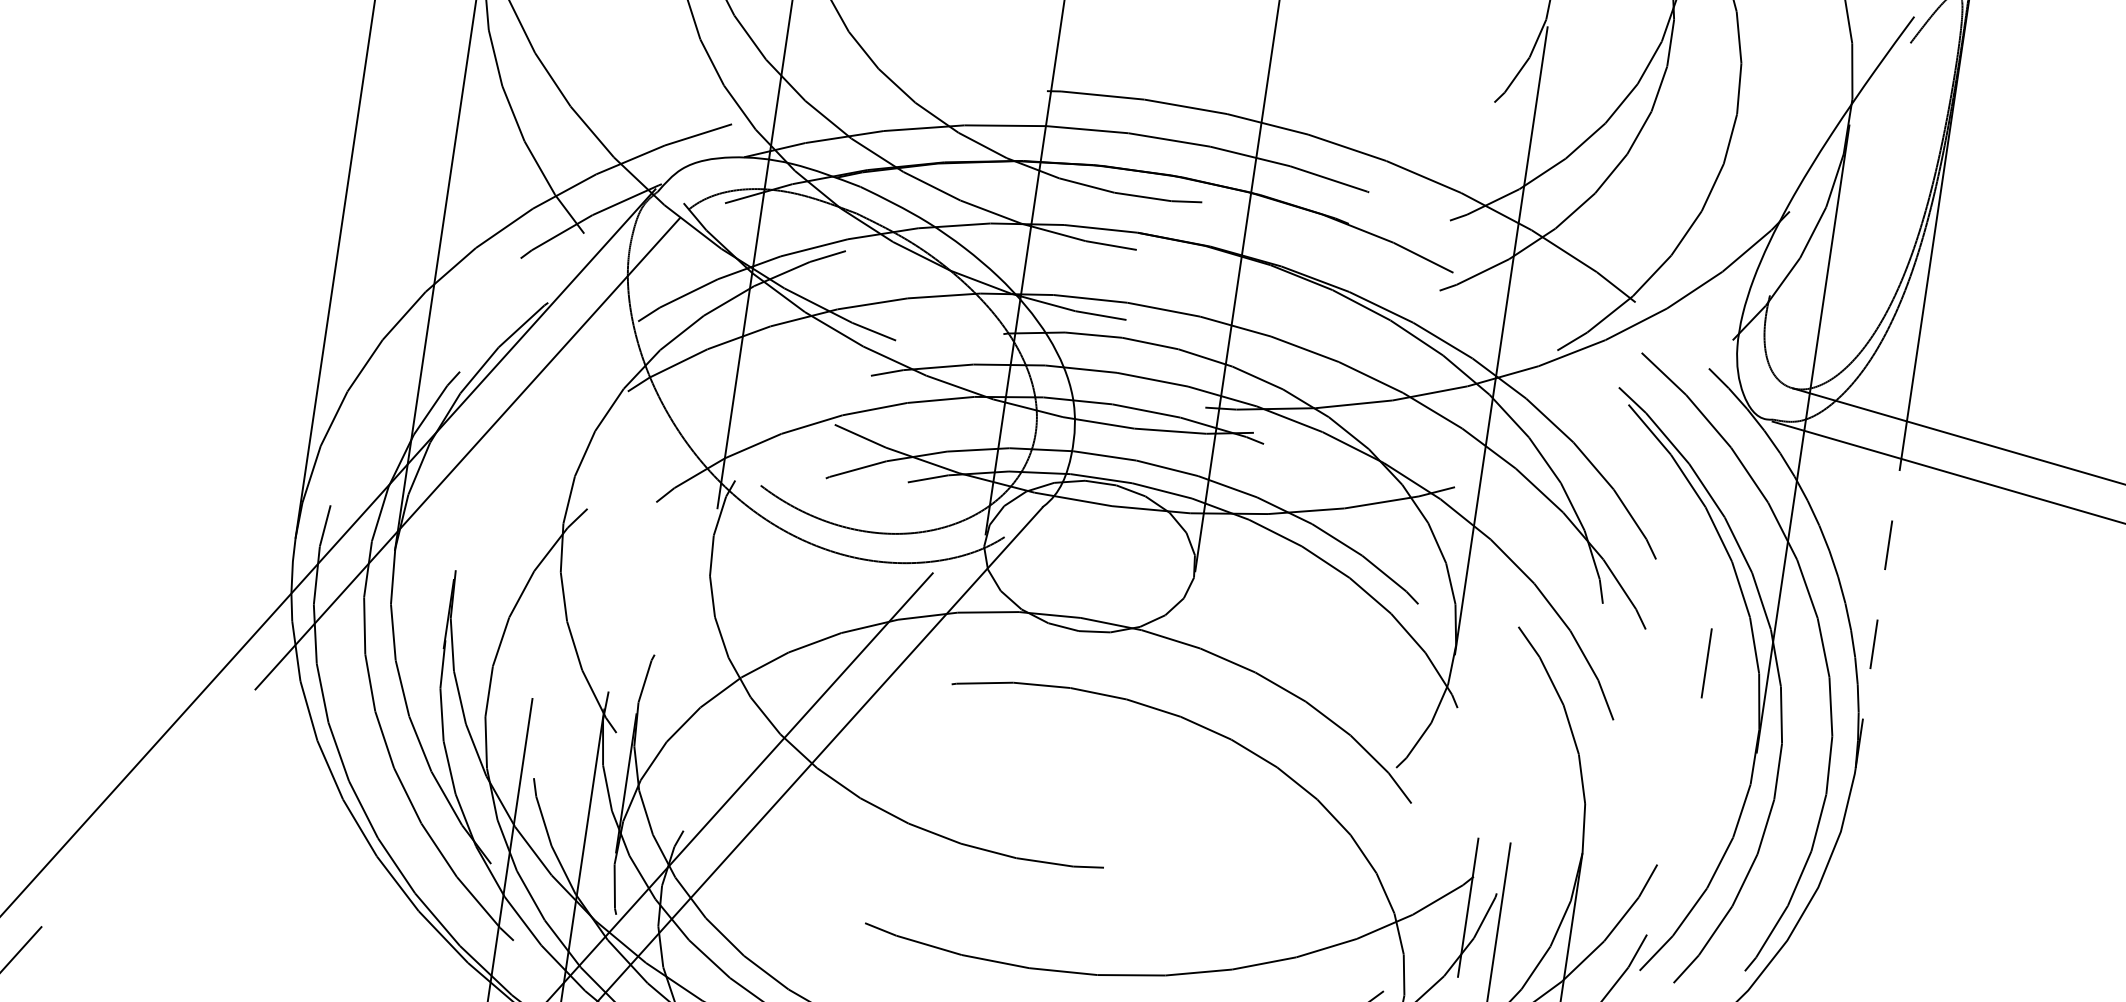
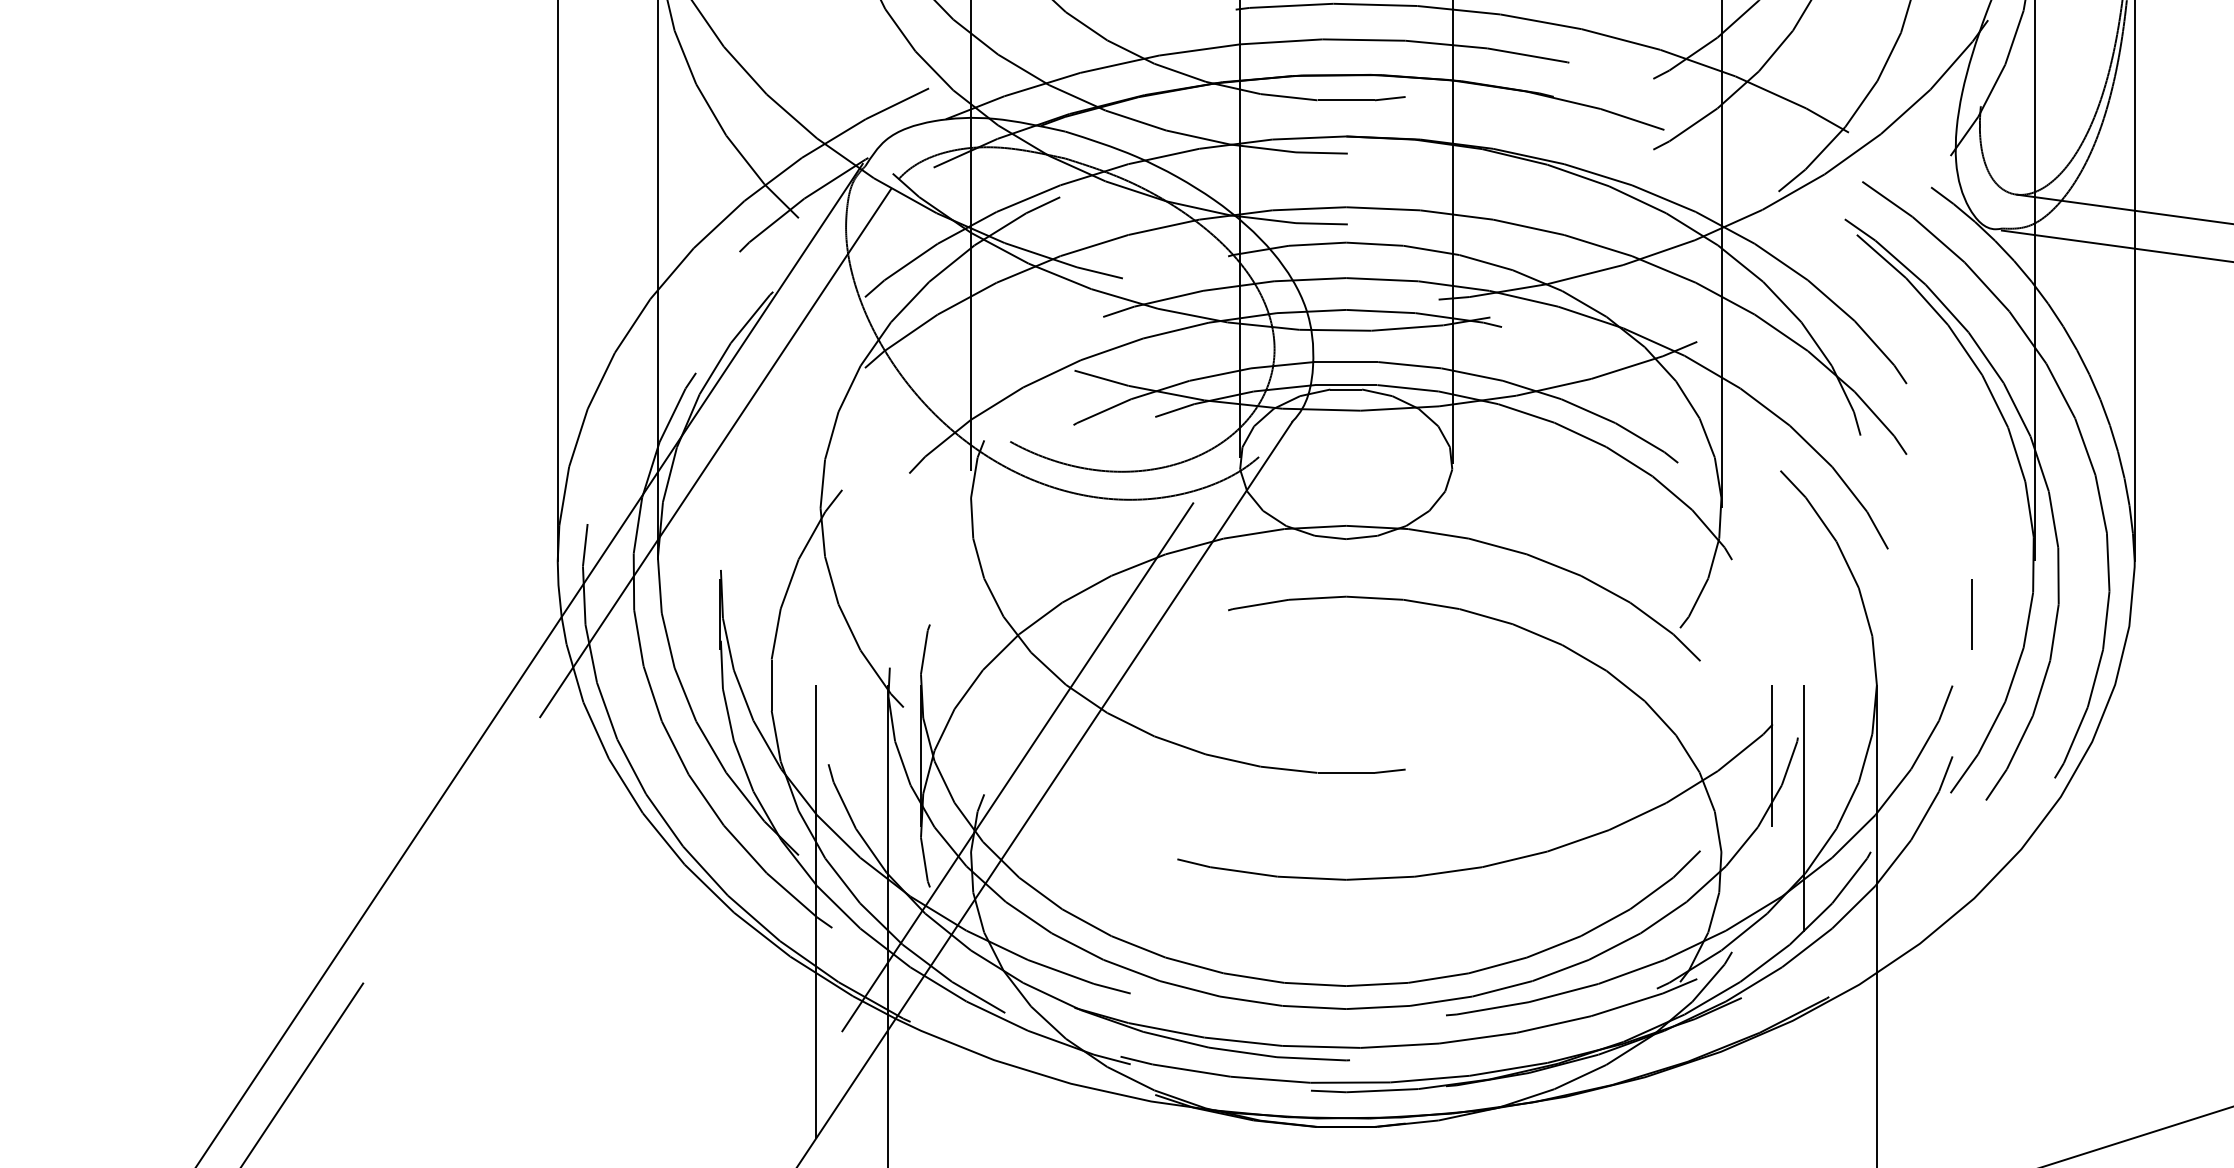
line: (1878, 613) -> (2134, 404), dashed -> solid
line: (1706, 663) -> (1971, 614), moved

